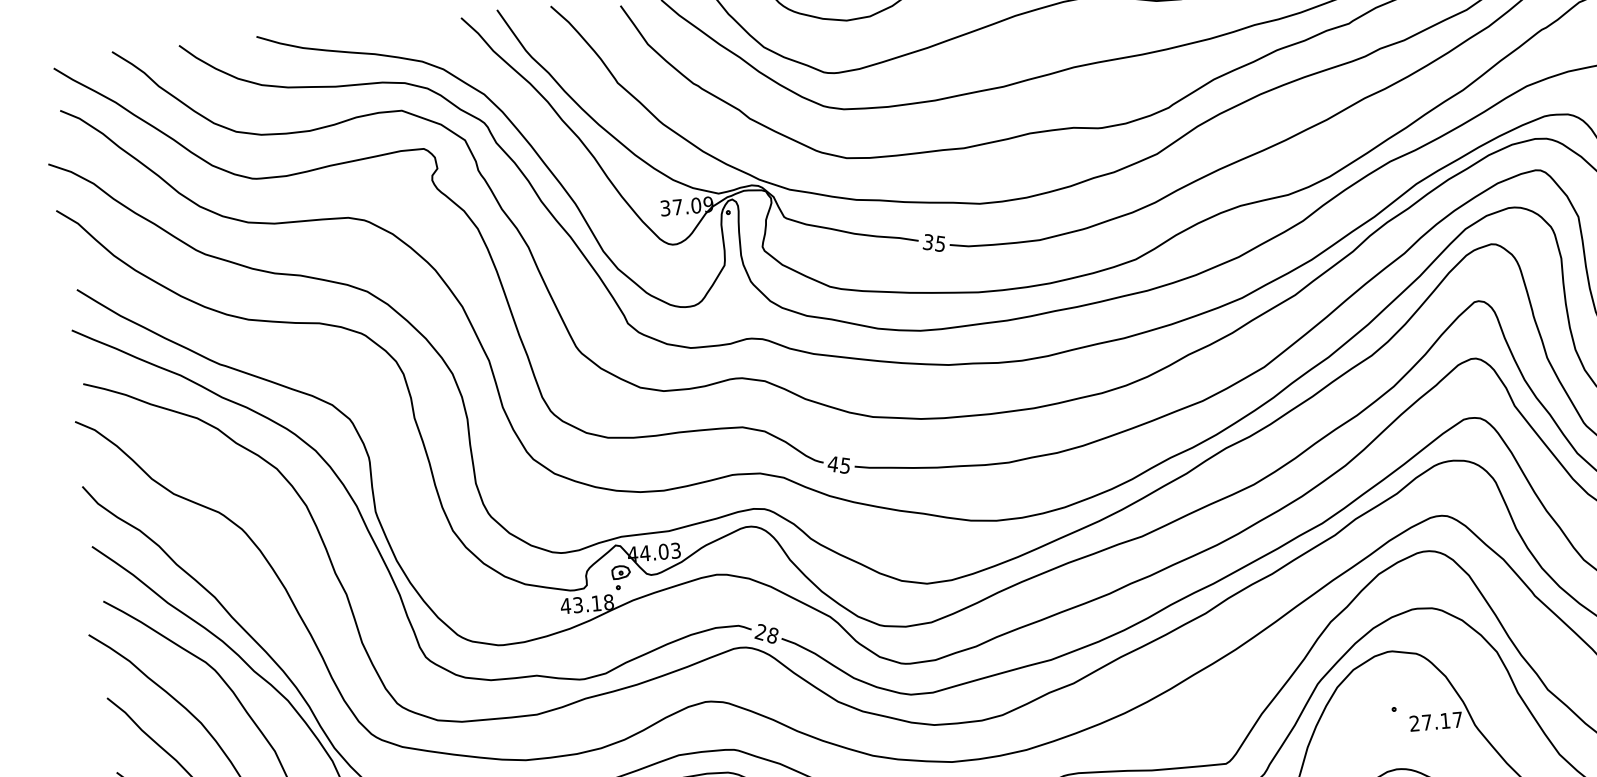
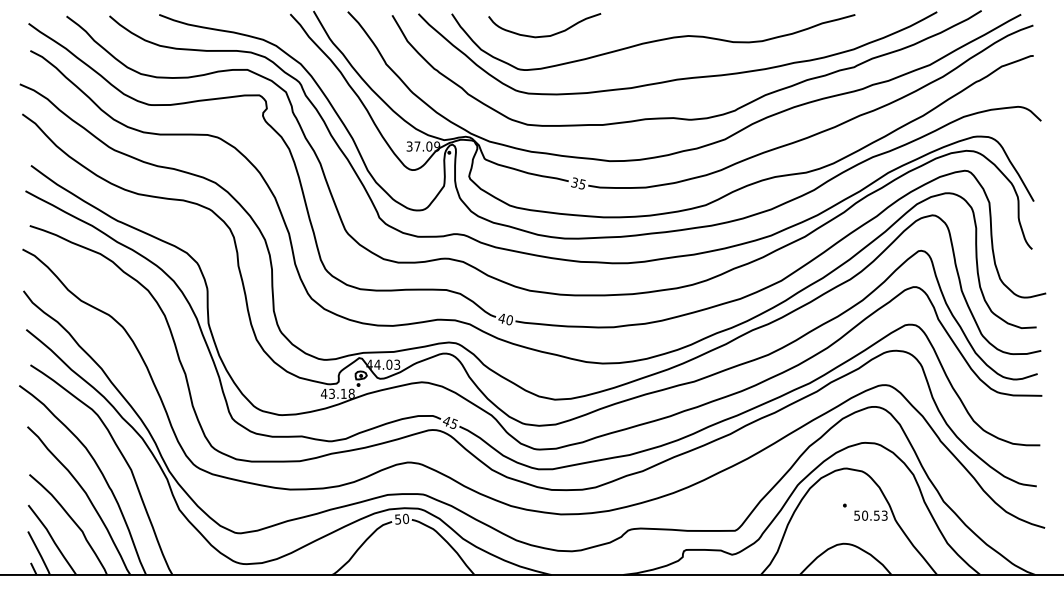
text: (845, 464) -> (509, 319), 45 -> 40
text: (765, 633) -> (449, 422), 28 -> 45
text: (1435, 721) -> (870, 515), 27.17 -> 50.53

